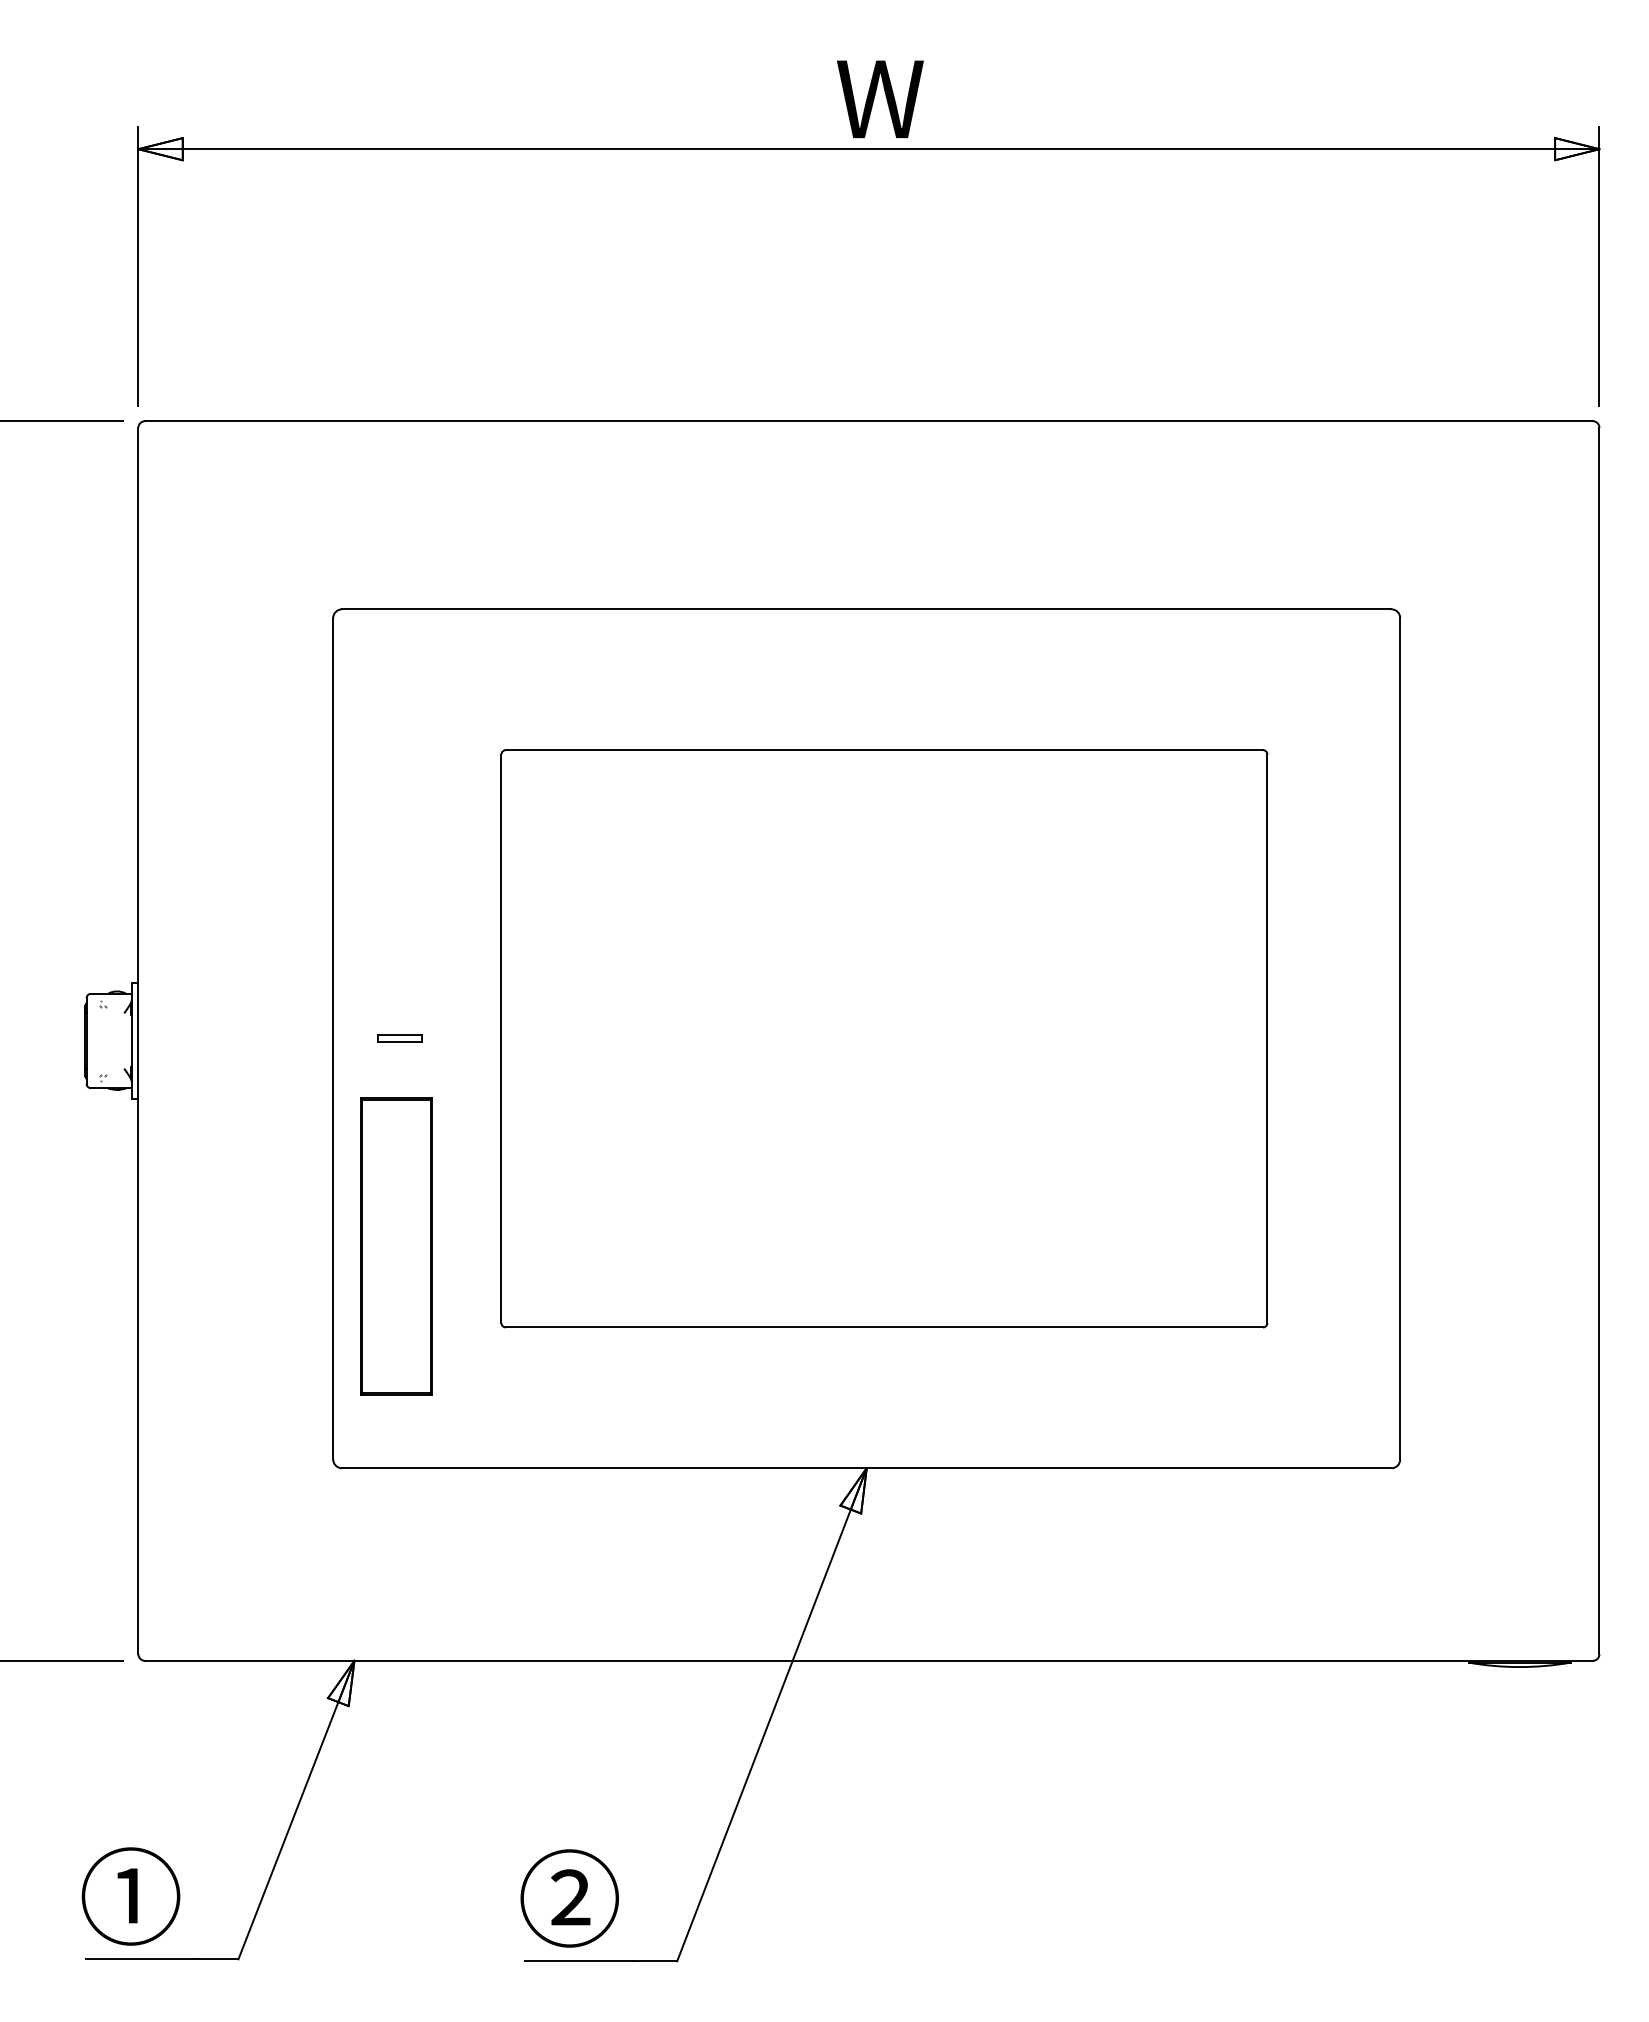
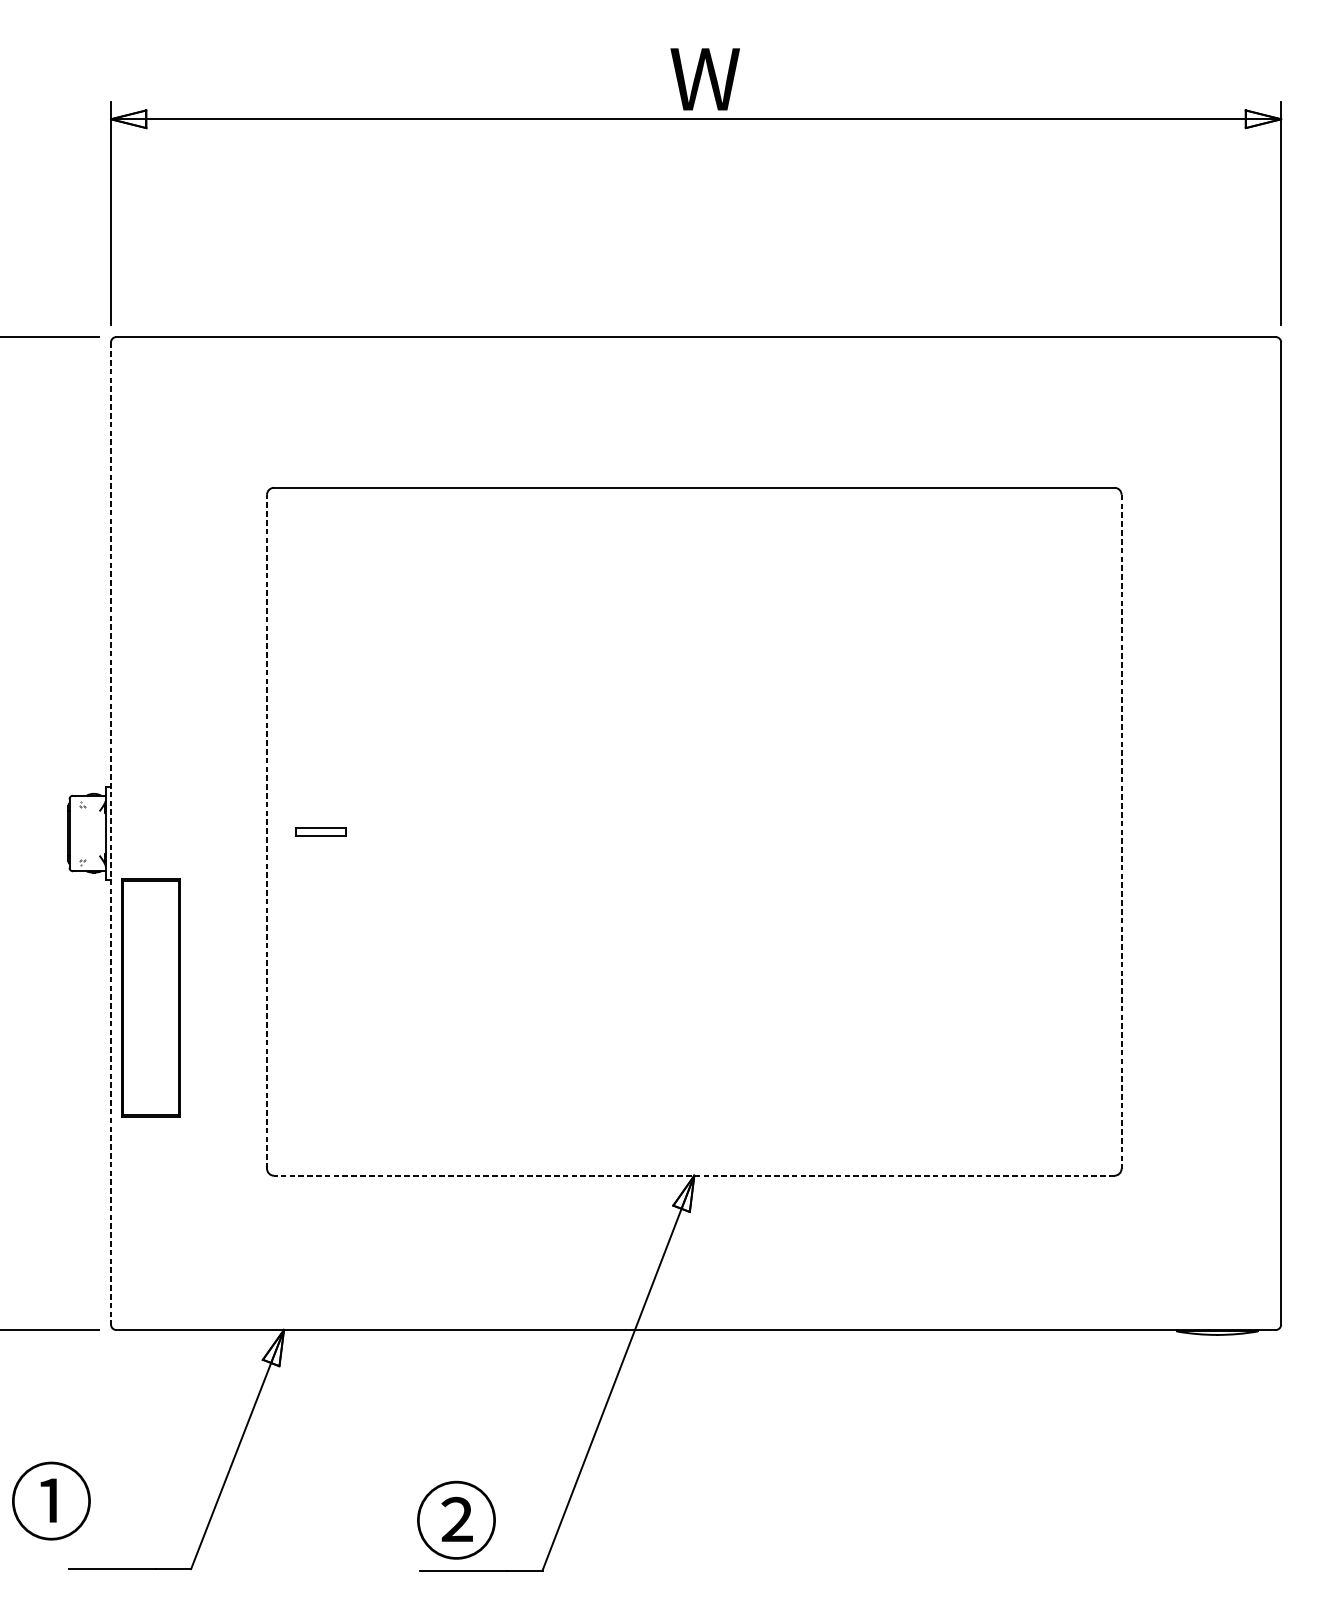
line: (333, 1038) -> (267, 831), solid -> dashed
part: (399, 1038) -> (320, 831), size x1.4
part: (884, 1038) -> (708, 831), removed
line: (1400, 1038) -> (1121, 831), solid -> dashed
line: (138, 1041) -> (111, 833), solid -> dashed
part: (396, 1246) -> (151, 998), moved
line: (866, 1468) -> (694, 1175), solid -> dashed
text: (130, 1896) -> (51, 1501), moved

